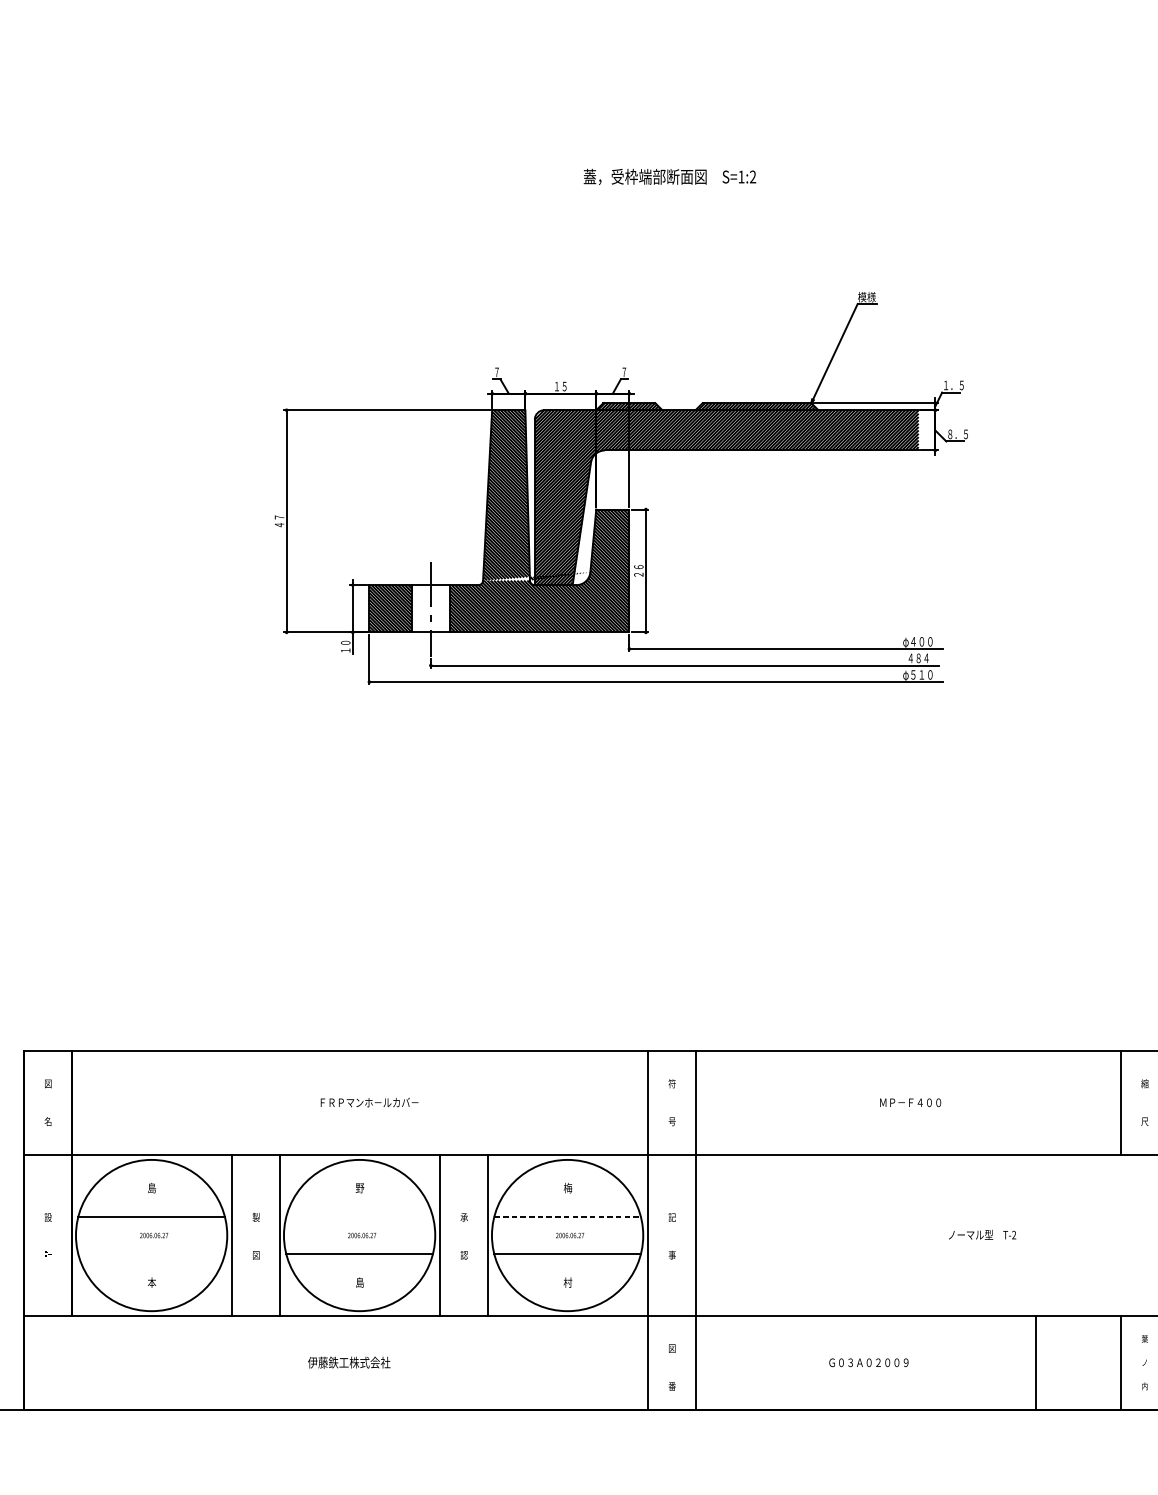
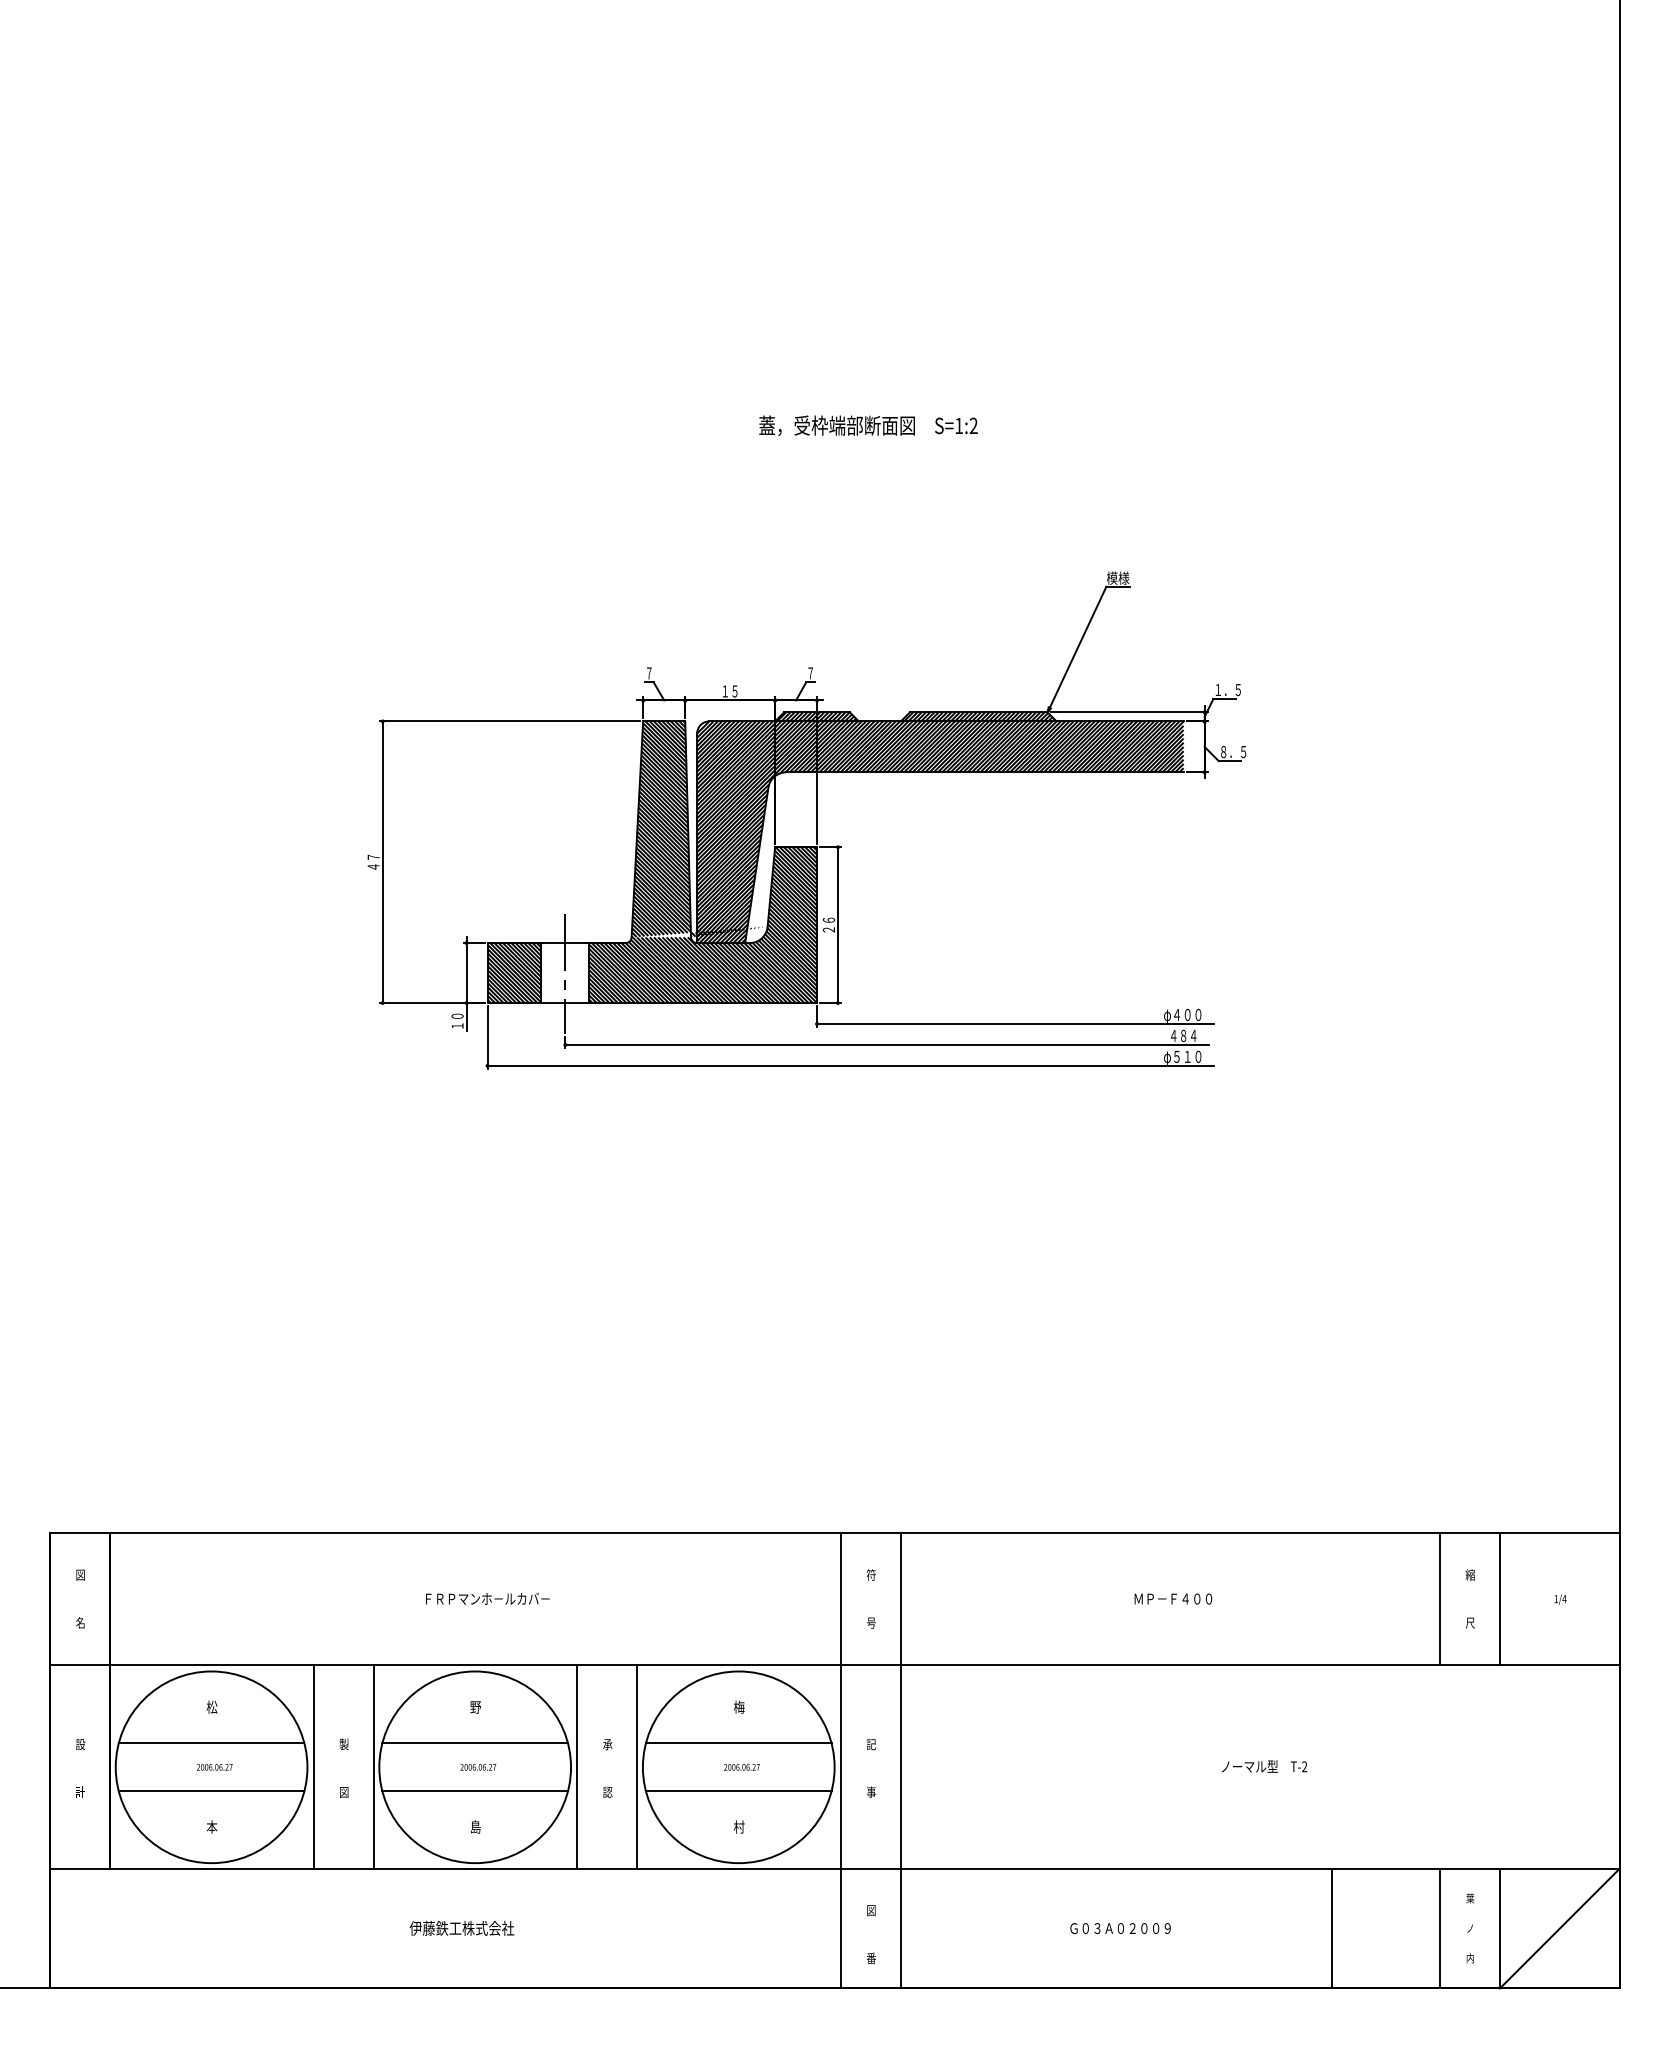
text: (151, 1187) -> (211, 1706), 島 -> 松
line: (359, 1216) -> (474, 1743), added
line: (567, 1216) -> (738, 1743), dashed -> solid
line: (151, 1254) -> (211, 1791), added

